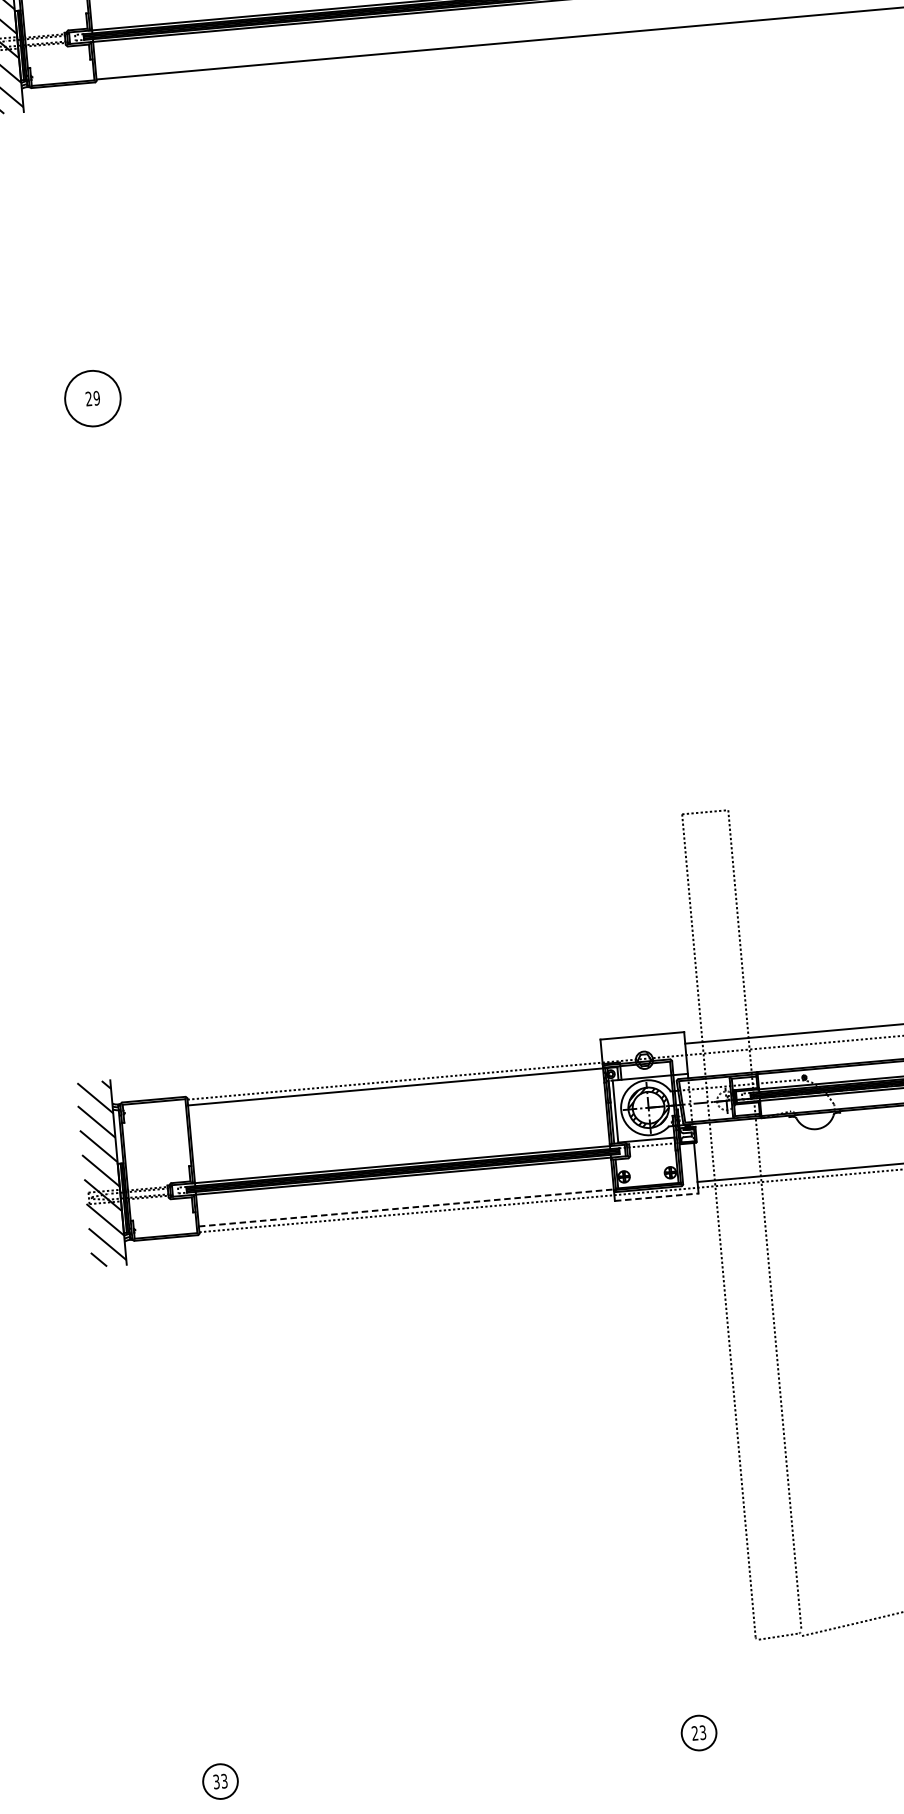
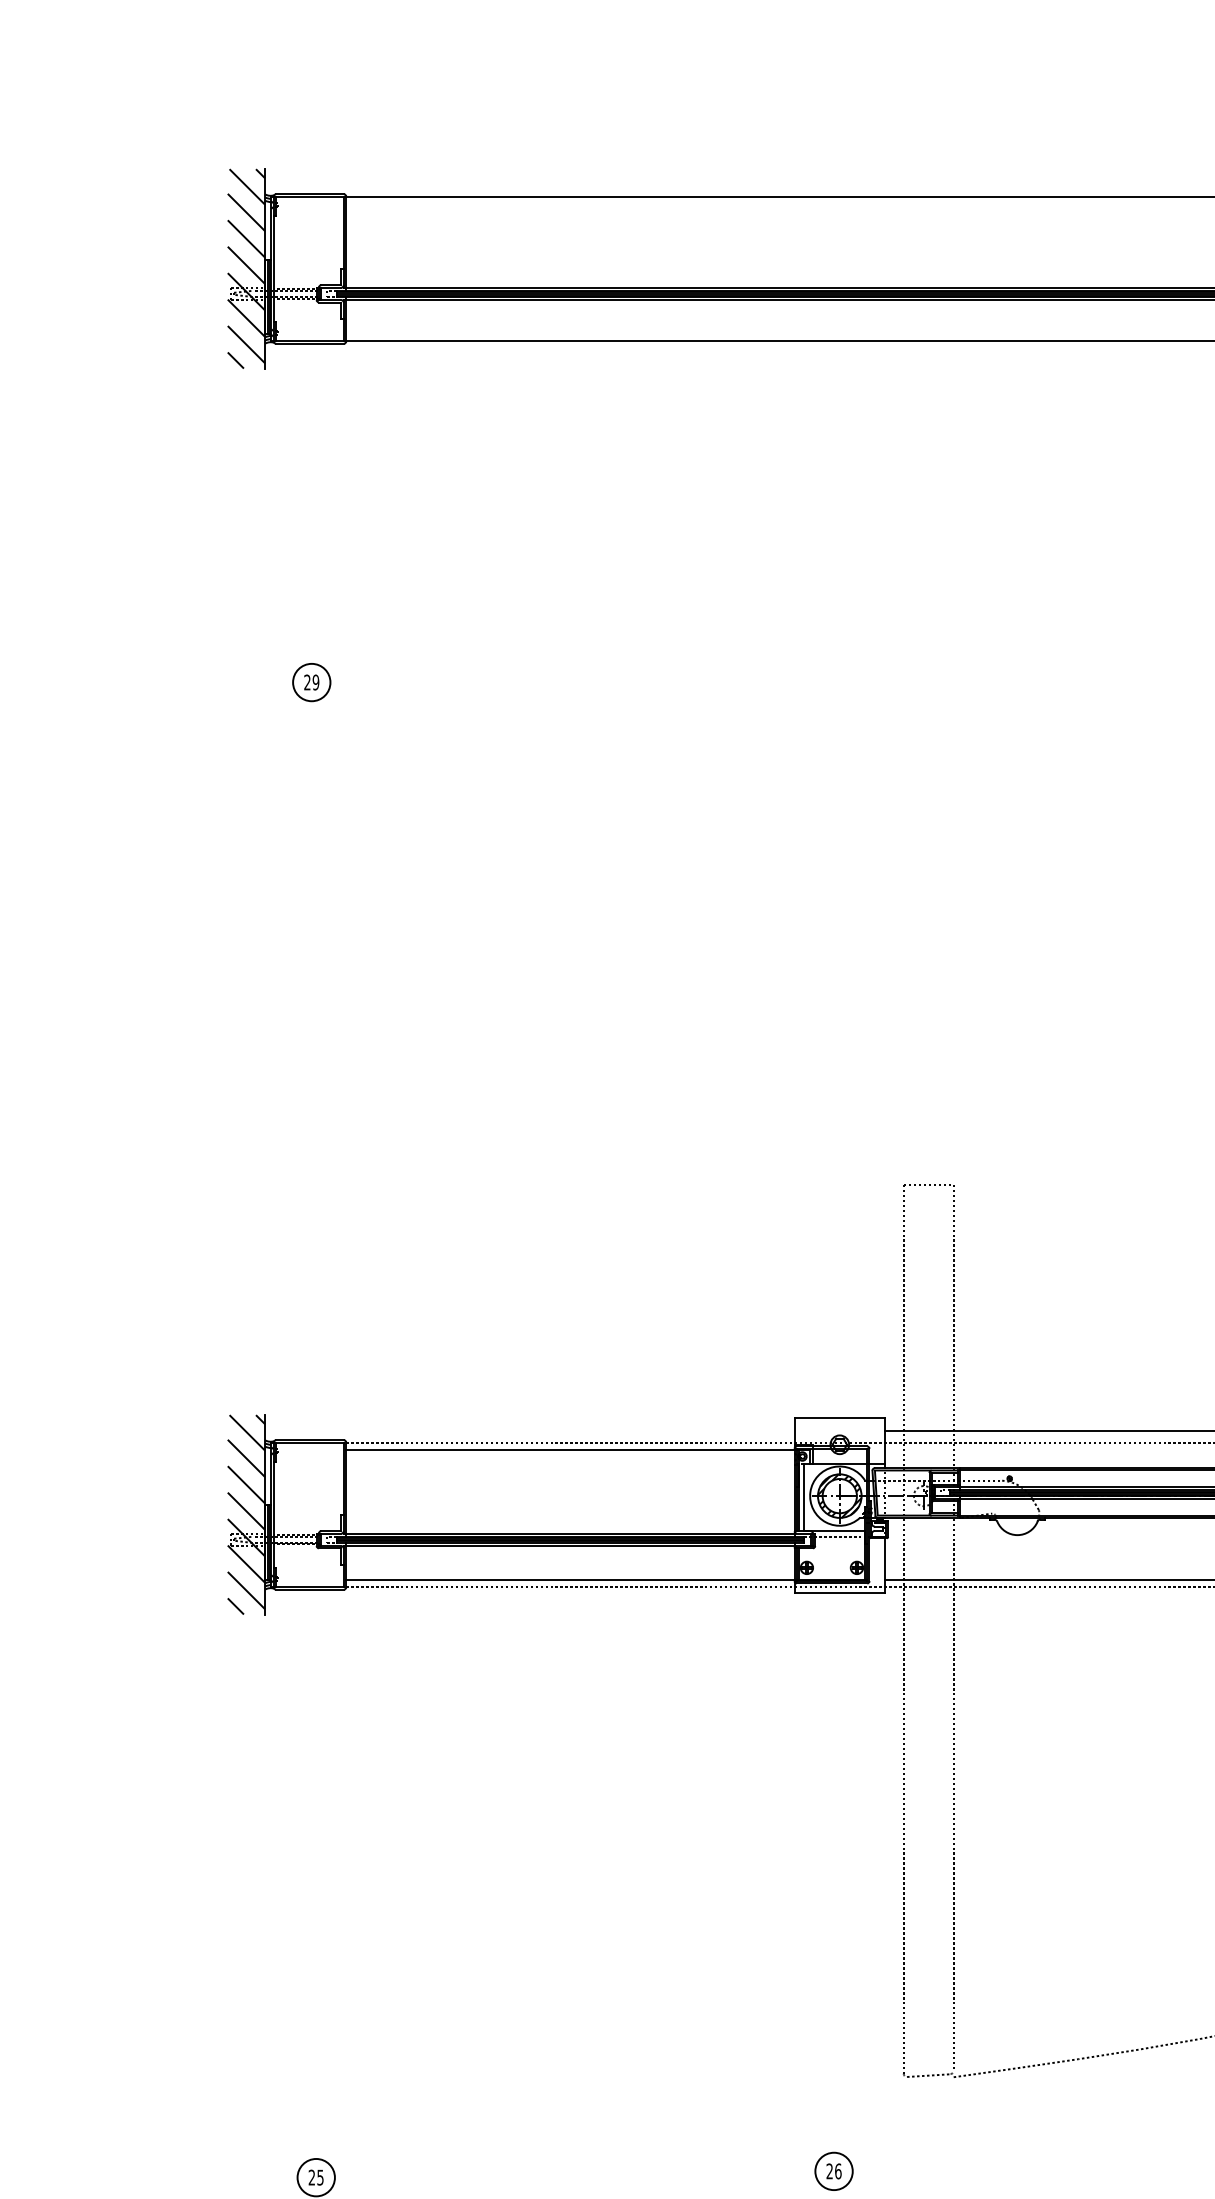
circle: (92, 398) -> (311, 682), size x0.62
line: (657, 1196) -> (840, 1592), dashed -> solid
line: (406, 1208) -> (570, 1580), dashed -> solid
text: (703, 1732) -> (838, 2171), 23 -> 26
text: (219, 1781) -> (315, 2177), 33 -> 25

